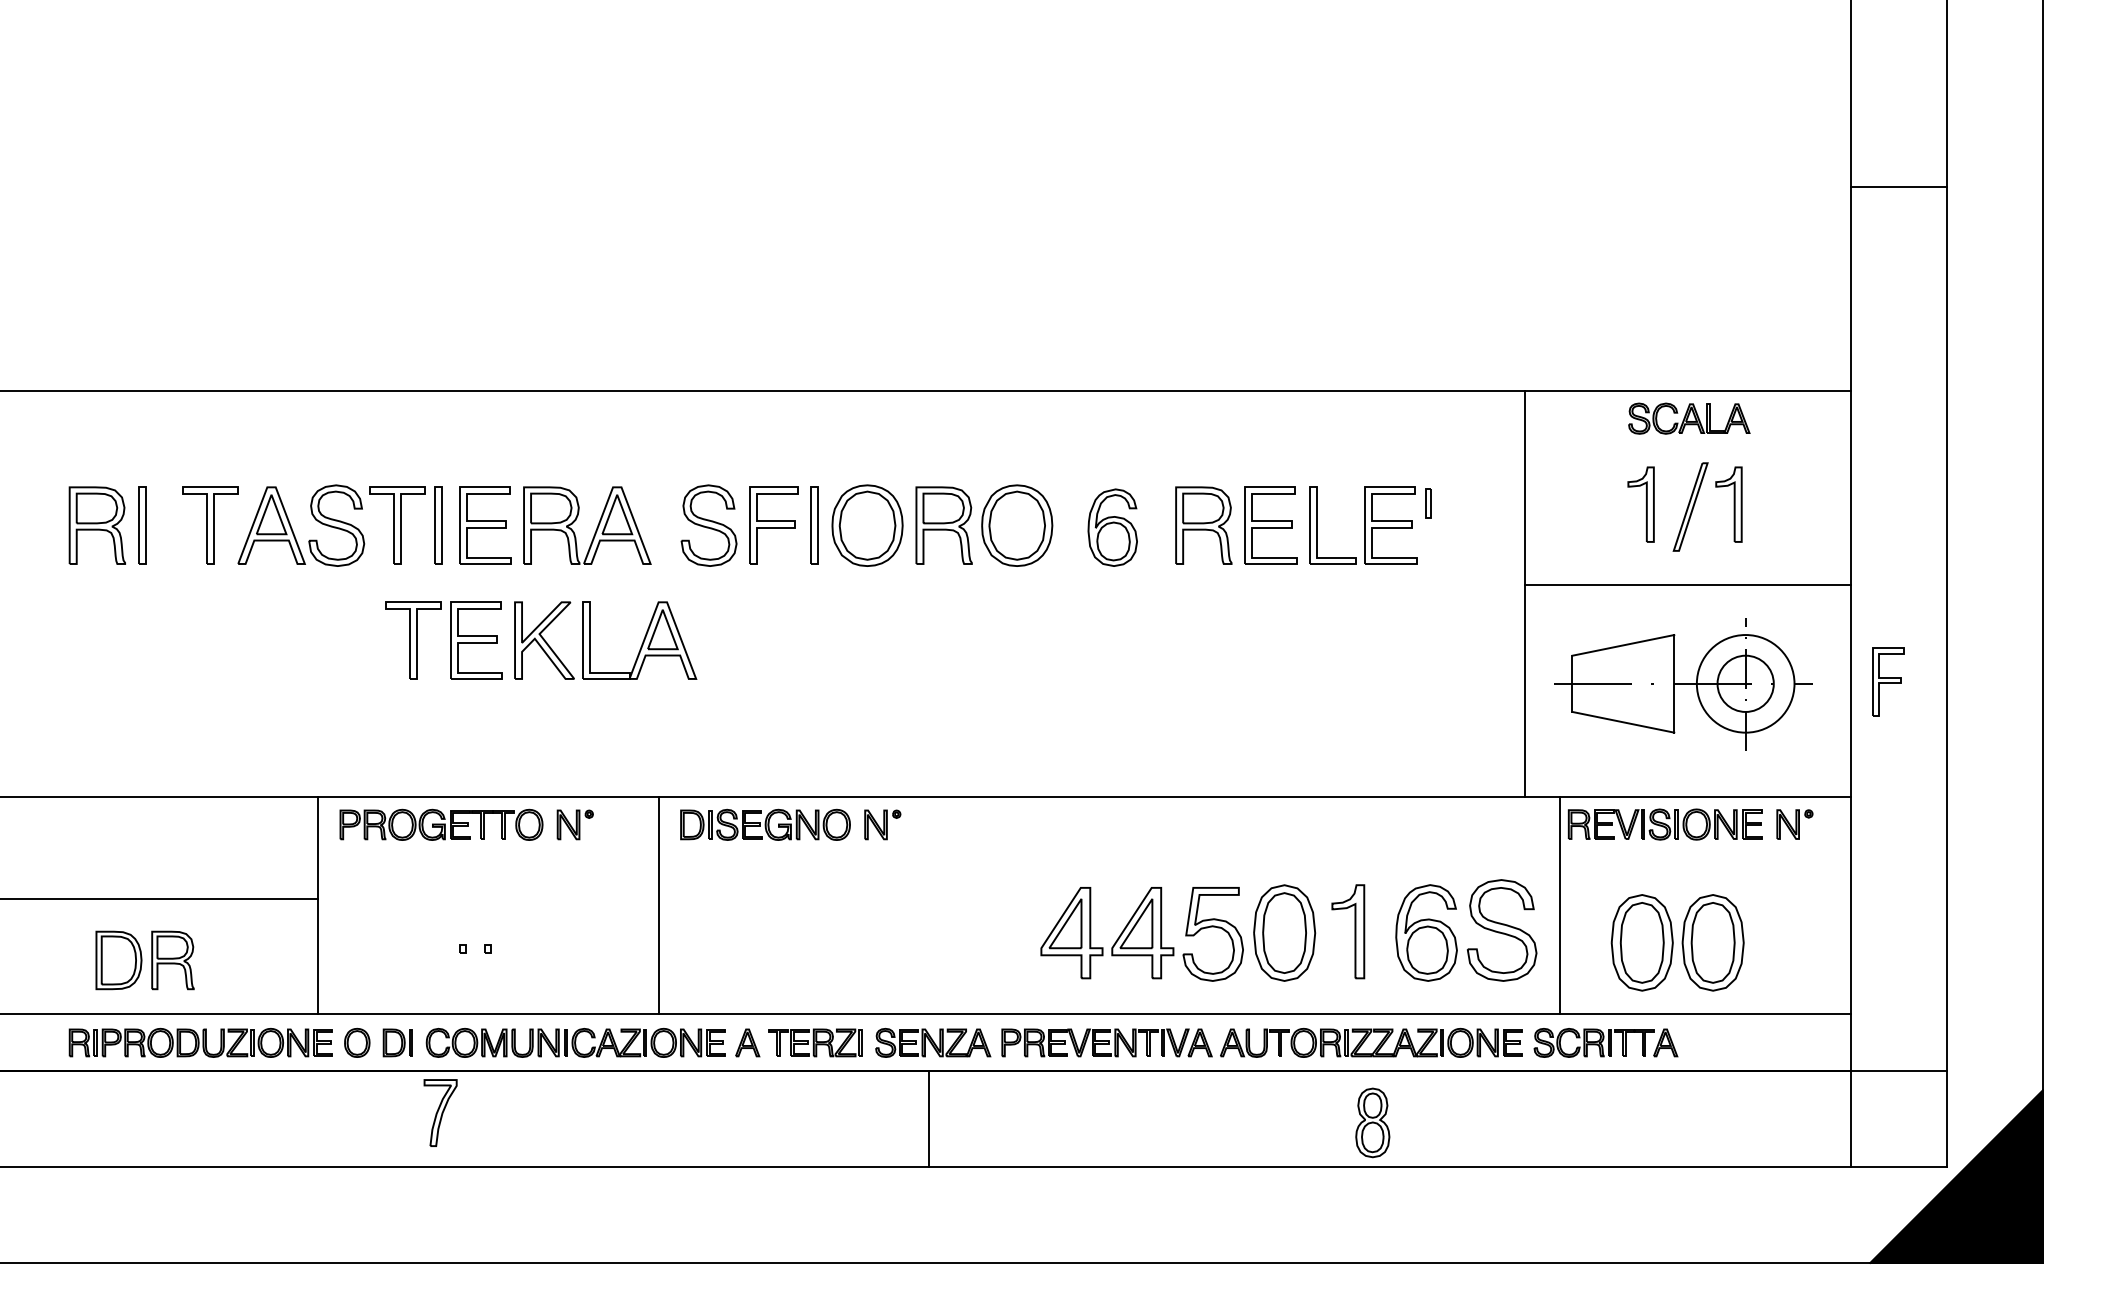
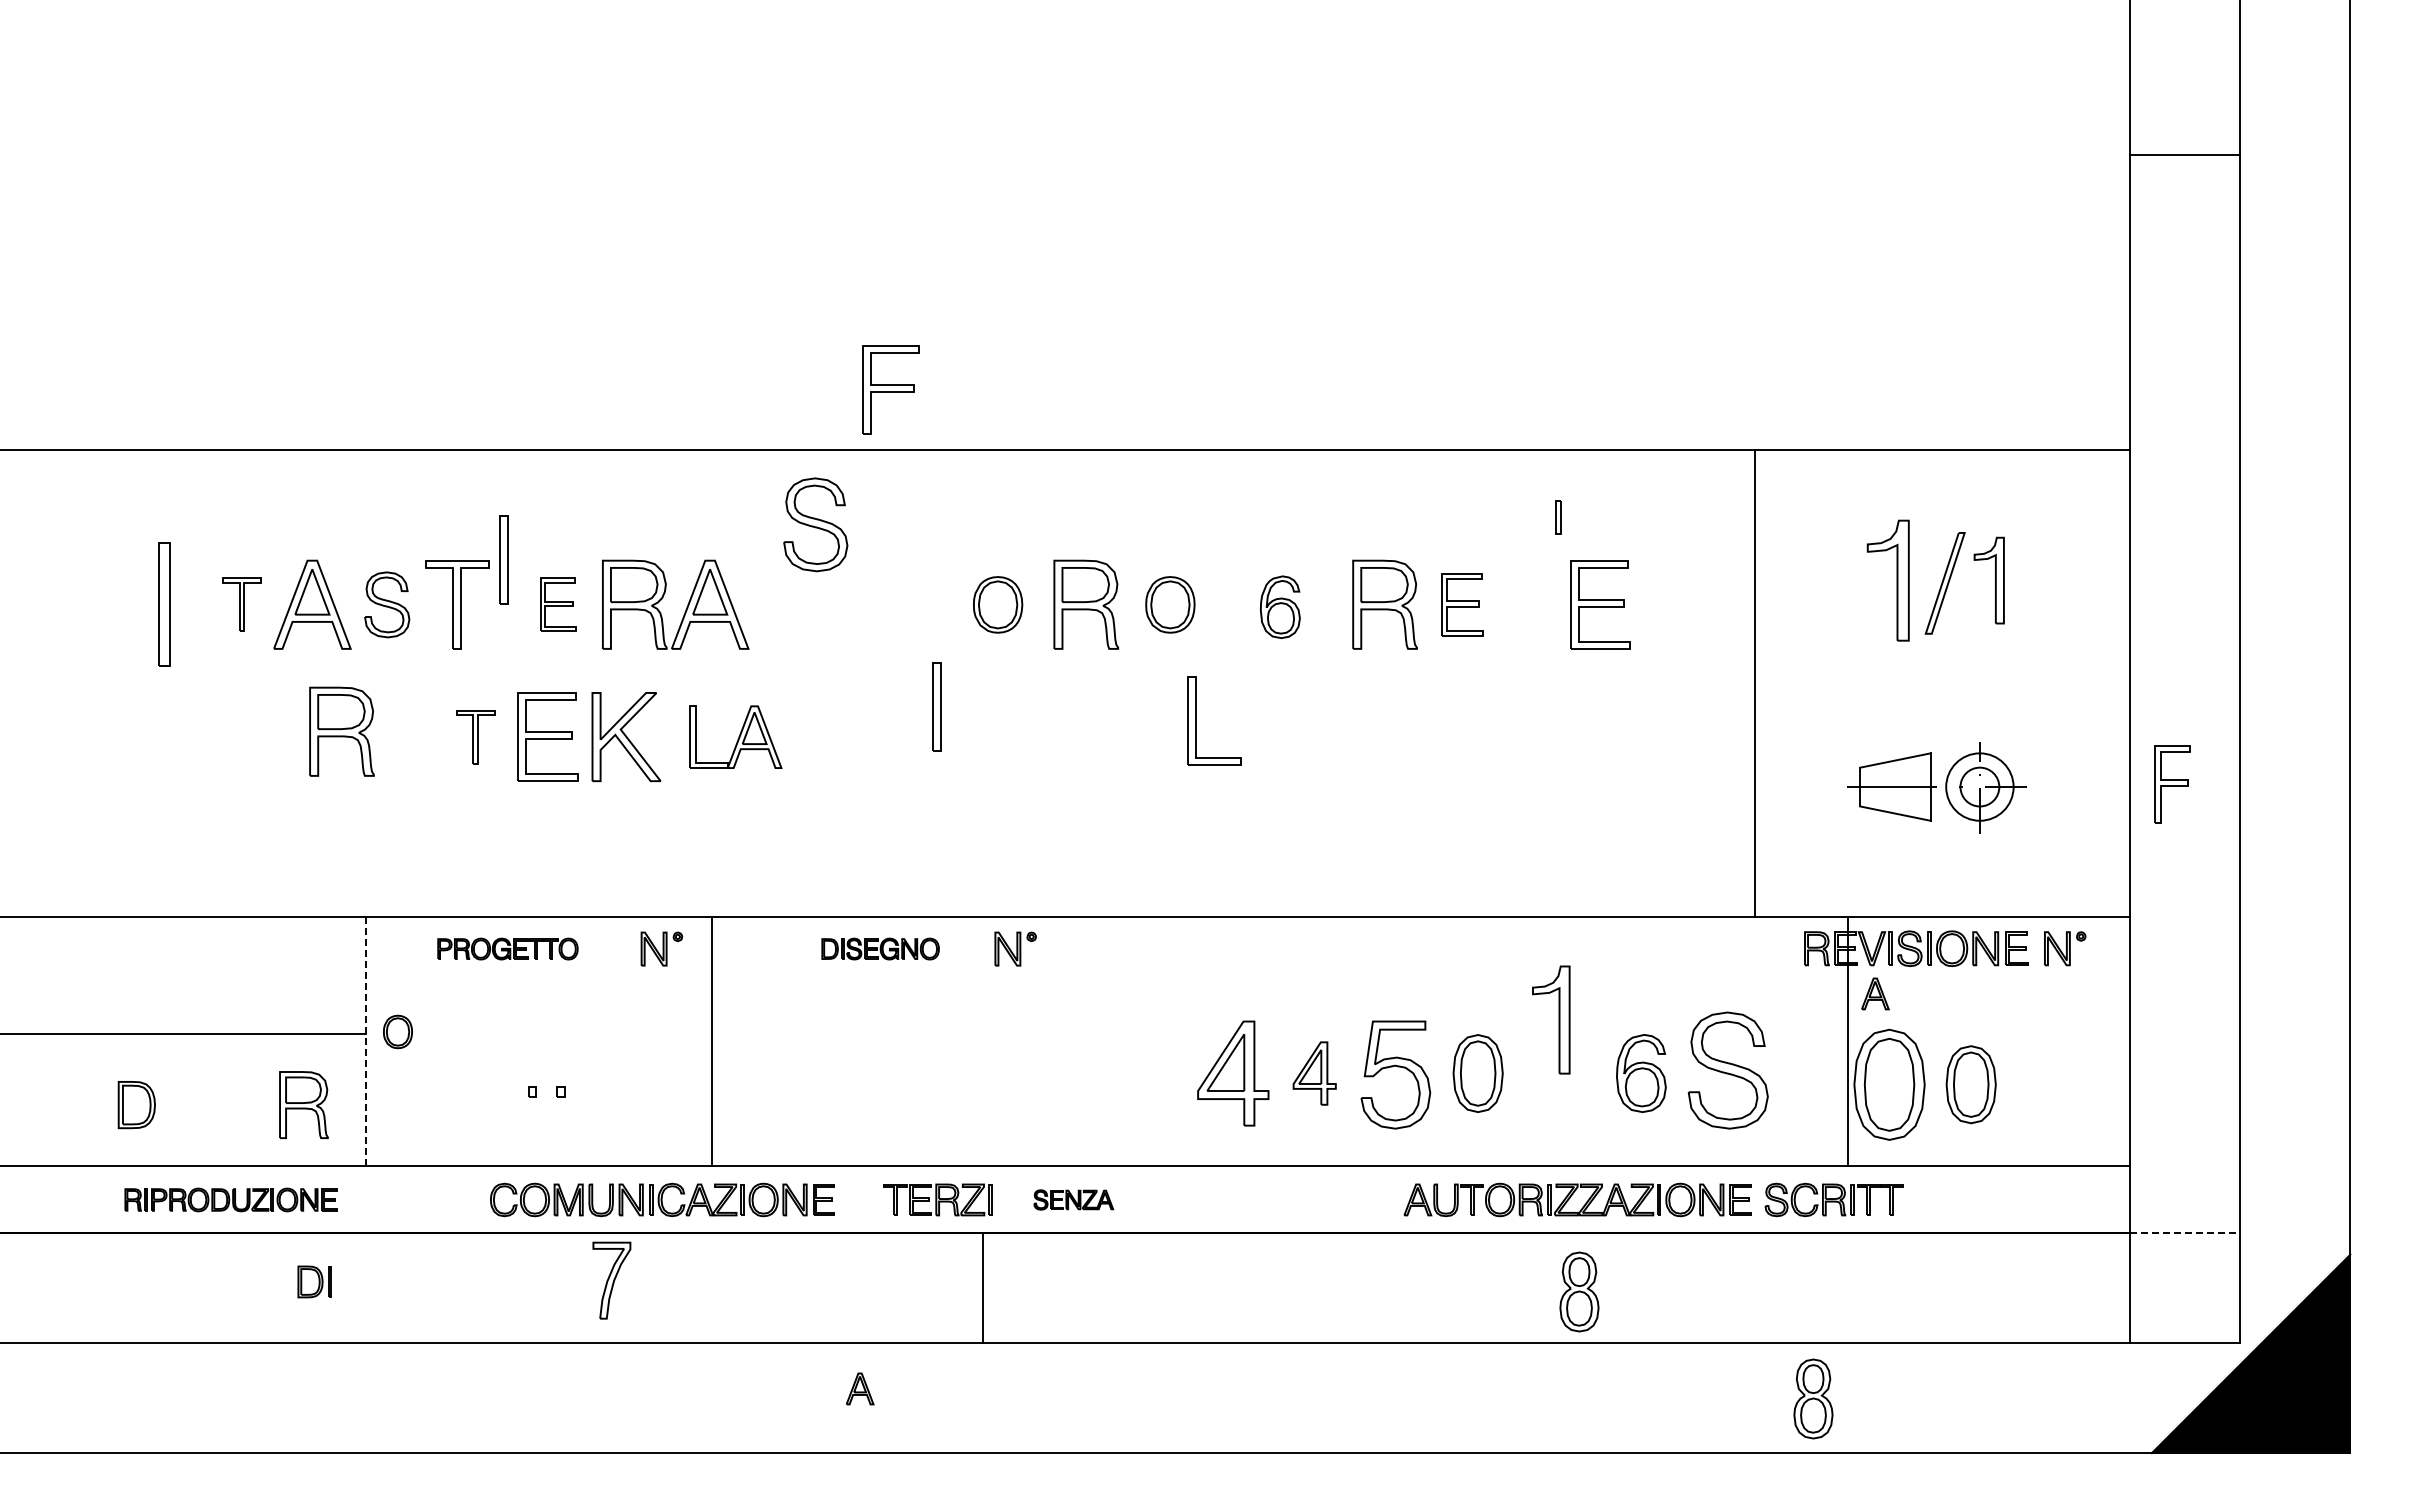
line: (1898, 186) -> (2184, 154), moved
part: (1689, 418) -> (1943, 481), removed
part: (1428, 503) -> (1558, 517), moved
part: (1640, 504) -> (1887, 580), size x1.4
part: (96, 525) -> (341, 731), moved
part: (142, 525) -> (163, 604), size x1.4
part: (209, 525) -> (241, 604), size x0.6
part: (335, 525) -> (386, 604), size x0.7
part: (437, 525) -> (503, 559), moved
part: (485, 525) -> (558, 604), size x0.6
part: (708, 525) -> (815, 524), moved
part: (774, 525) -> (890, 389), moved
part: (813, 525) -> (936, 706), moved
part: (867, 525) -> (997, 604), size x0.6
part: (1017, 525) -> (1170, 604), size x0.6
part: (1271, 525) -> (1462, 604), size x0.7
part: (1317, 525) -> (1196, 720), moved
part: (1112, 528) -> (1280, 607), size x0.7
line: (1688, 584) -> (1942, 672), removed
part: (413, 640) -> (475, 736), size x0.6
part: (639, 641) -> (735, 737), size x0.7
part: (1683, 684) -> (1936, 787), size x0.6
part: (441, 824) -> (507, 948), size x0.6
part: (765, 824) -> (880, 948), size x0.6
line: (318, 905) -> (366, 1041), solid -> dashed
line: (658, 905) -> (711, 1041), moved
line: (1559, 905) -> (1847, 1041), moved
part: (1354, 931) -> (1558, 1019), moved
part: (1142, 933) -> (1314, 1073), size x0.6
part: (1285, 933) -> (1478, 1073), size x0.7
part: (1426, 933) -> (1641, 1073), size x0.7
part: (1713, 942) -> (1971, 1084), size x0.7
part: (118, 959) -> (136, 1104), size x0.7
part: (172, 959) -> (303, 1104), moved
part: (200, 1042) -> (230, 1199), size x0.7
part: (356, 1042) -> (397, 1031), moved
part: (397, 1042) -> (314, 1281), moved
part: (747, 1042) -> (860, 1388), moved
part: (933, 1042) -> (1073, 1199), size x0.6
part: (1106, 1042) -> (1273, 1199), removed
part: (1665, 1042) -> (1875, 993), moved
line: (1899, 1071) -> (2185, 1232), solid -> dashed
part: (440, 1112) -> (611, 1280), moved
line: (928, 1119) -> (982, 1287), moved
part: (1576, 1215) -> (1813, 1398), added

